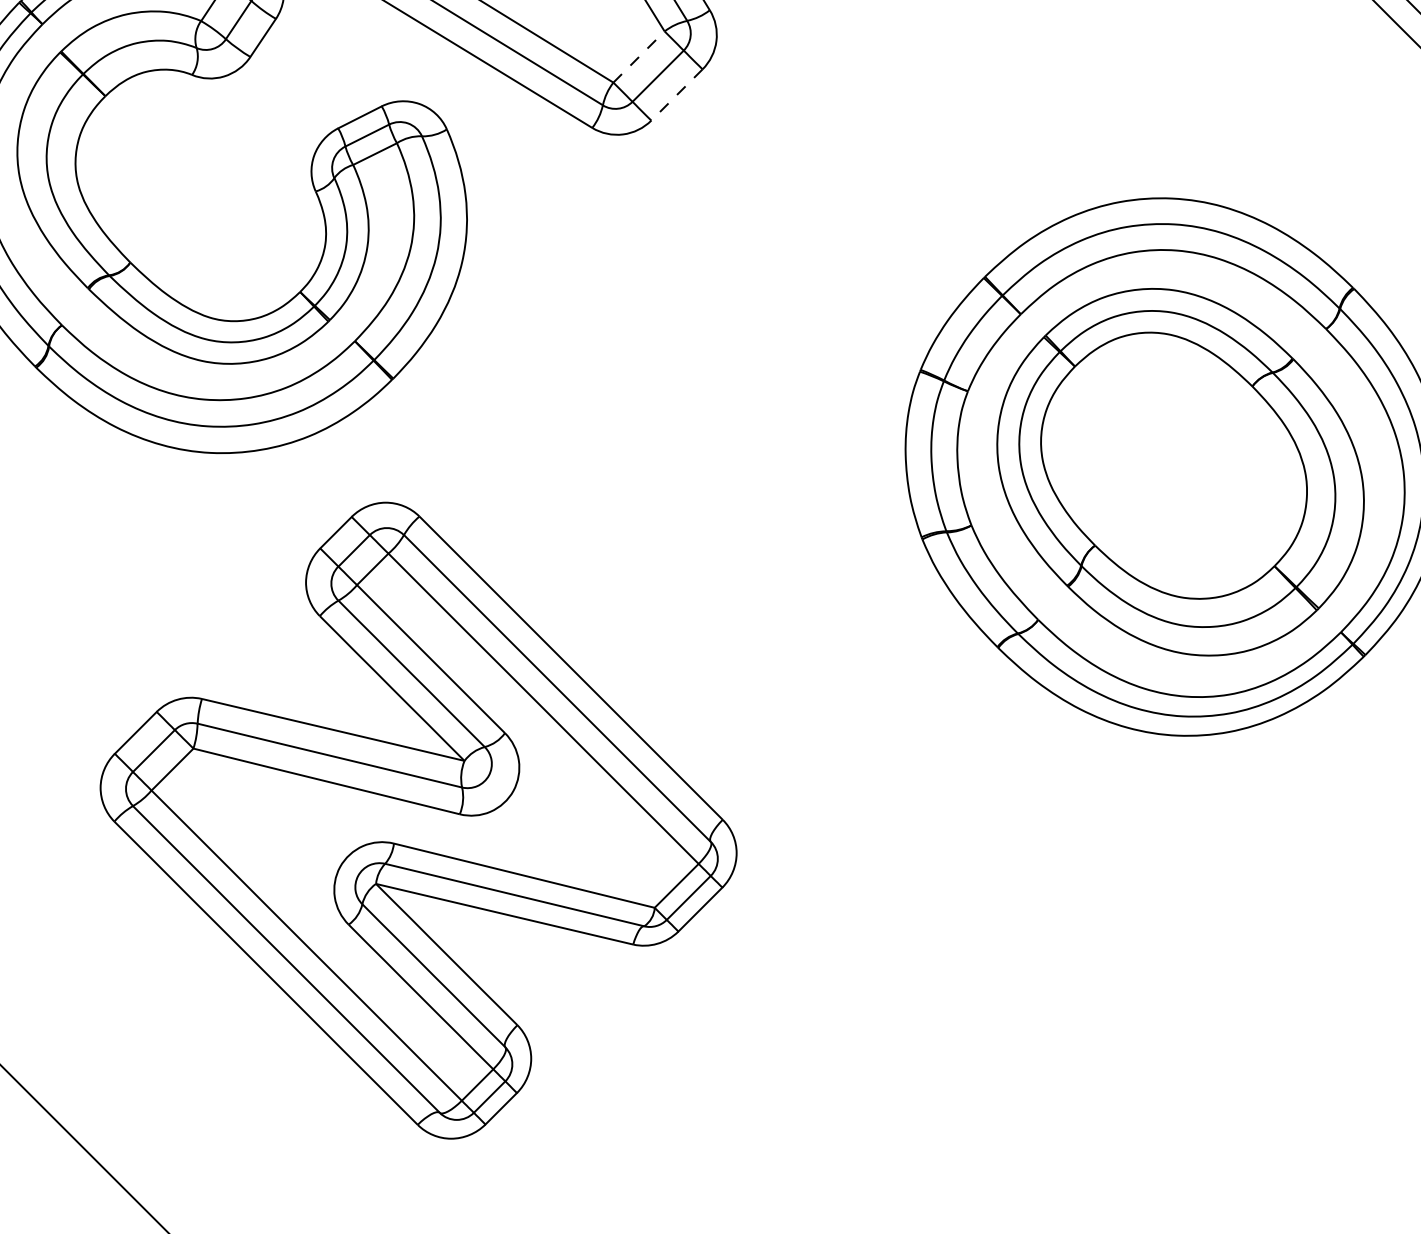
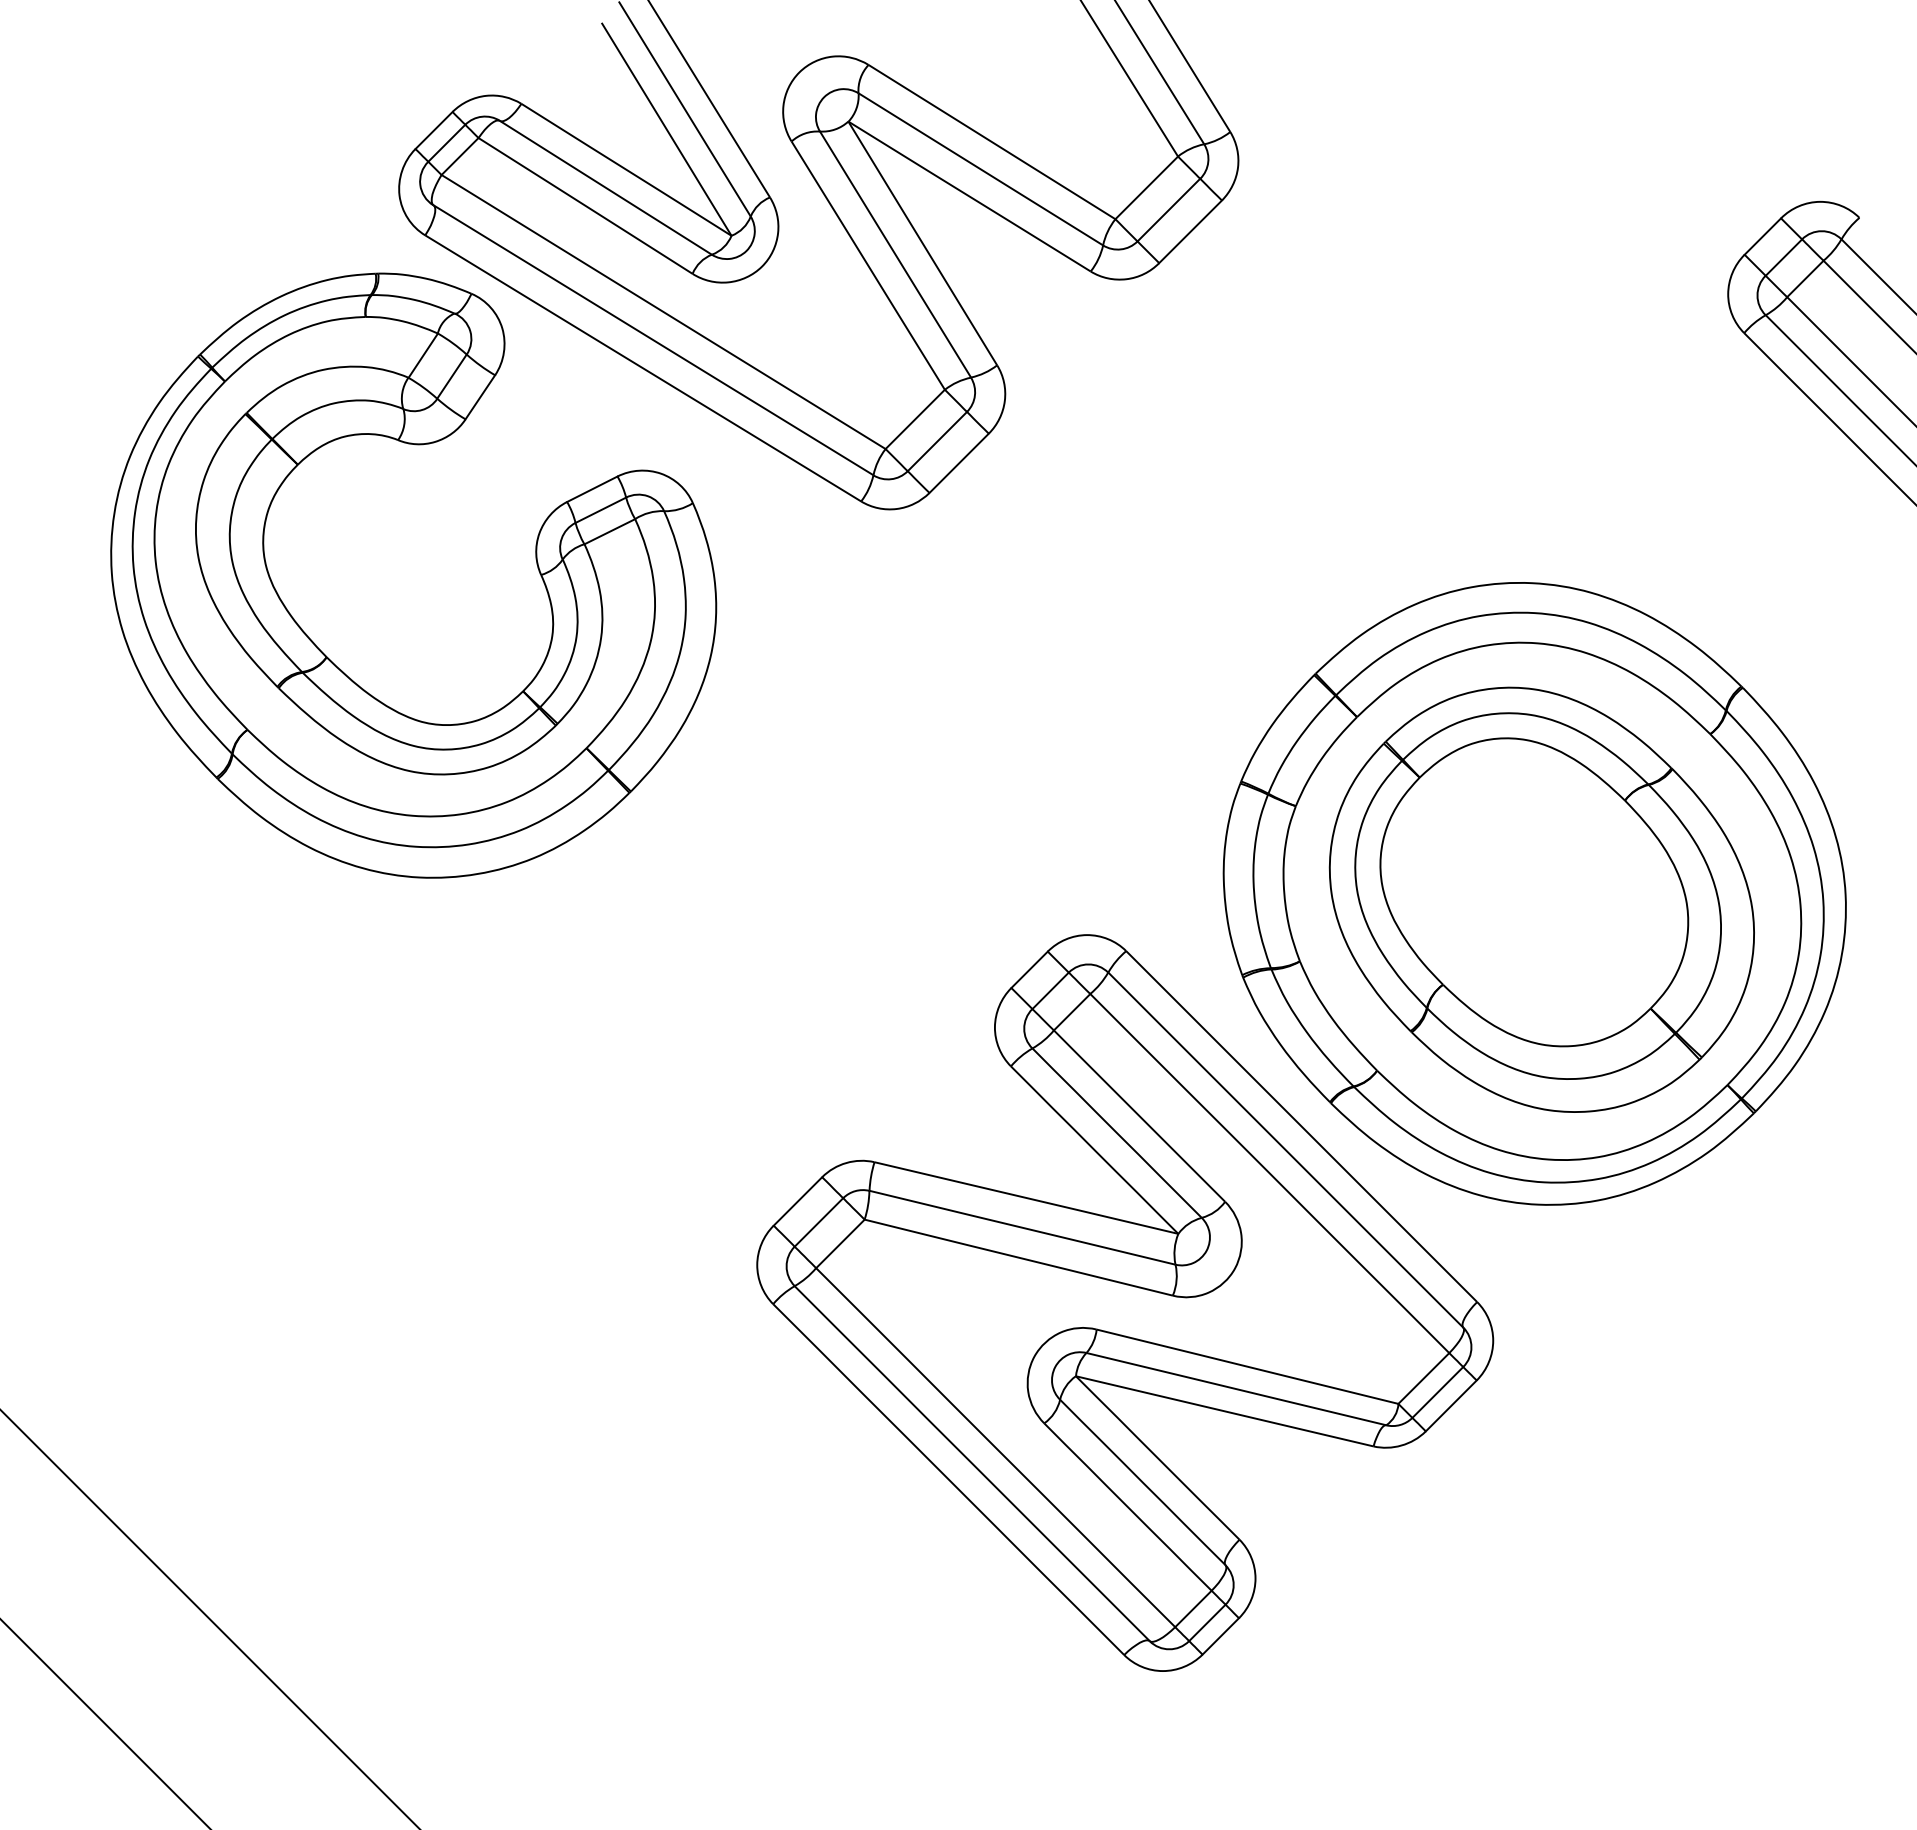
line: (639, 57) -> (915, 419), dashed -> solid
line: (677, 95) -> (959, 463), dashed -> solid
part: (418, 820) -> (1125, 1302), moved

